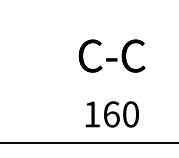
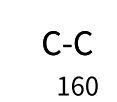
text: (111, 55) -> (67, 42), moved

